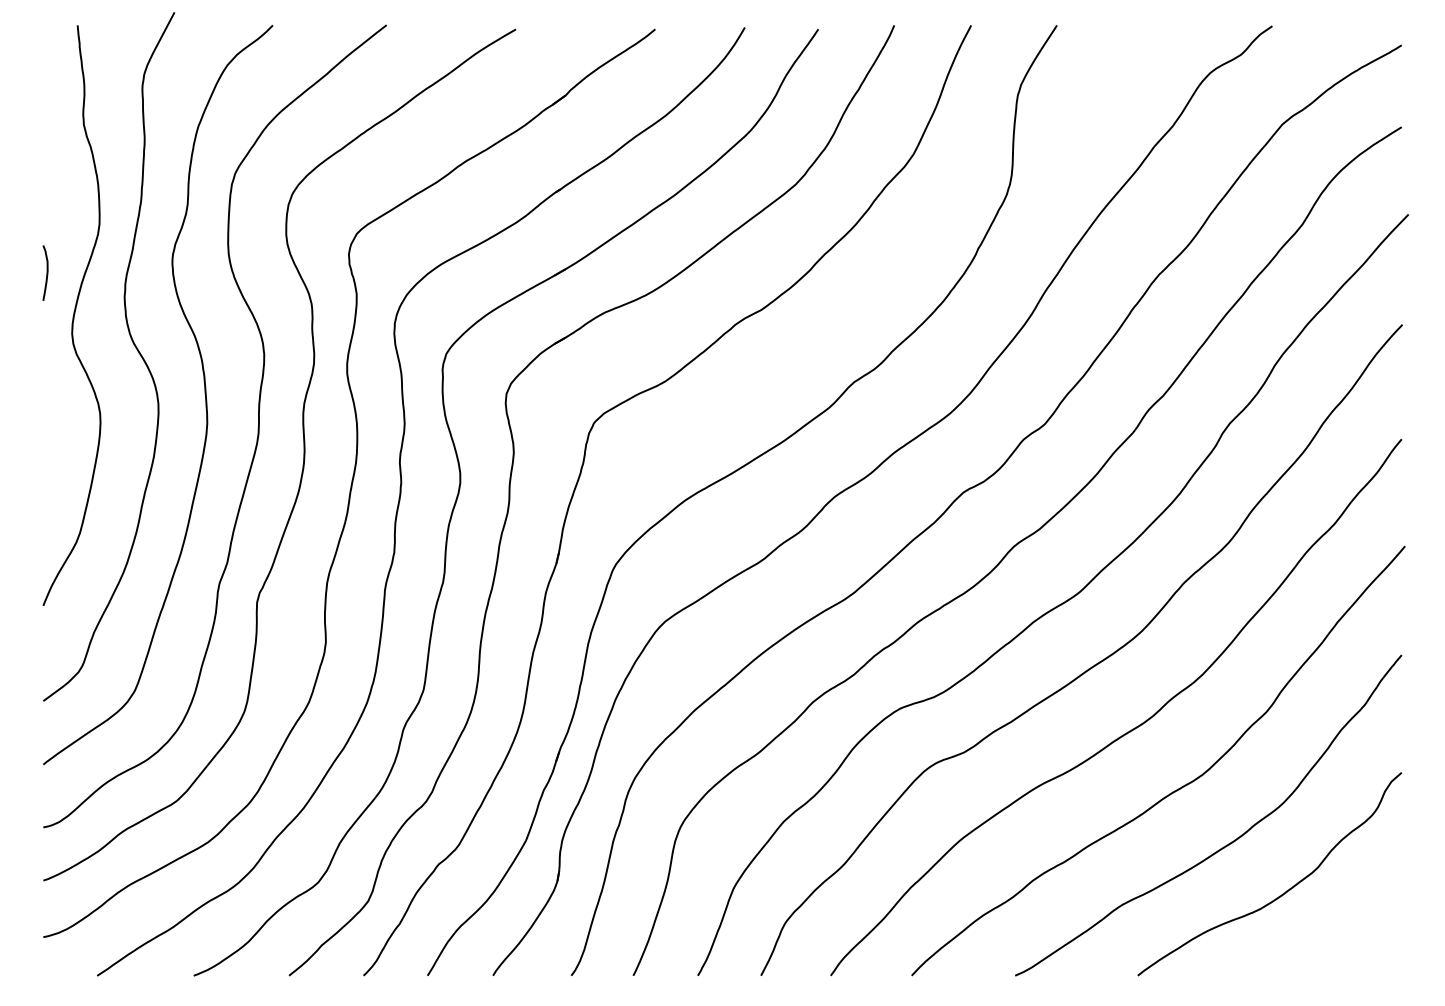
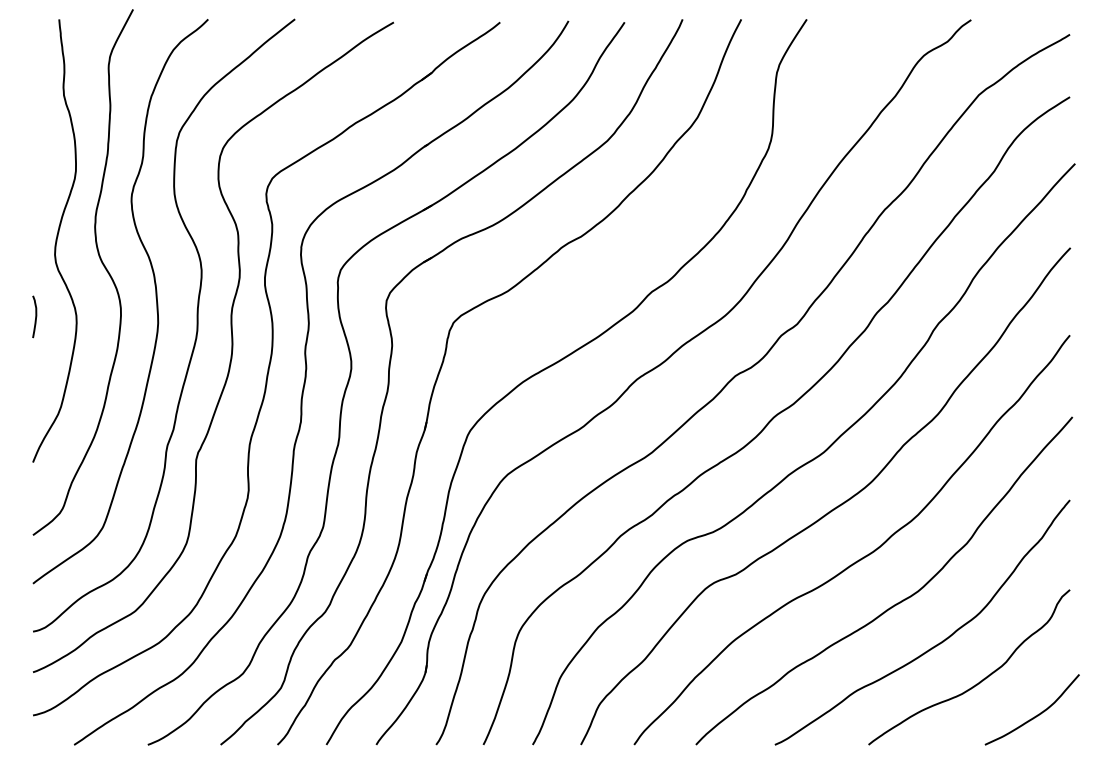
curve: (46, 272) -> (35, 316), moved
curve: (1358, 936) -> (1037, 714), added

